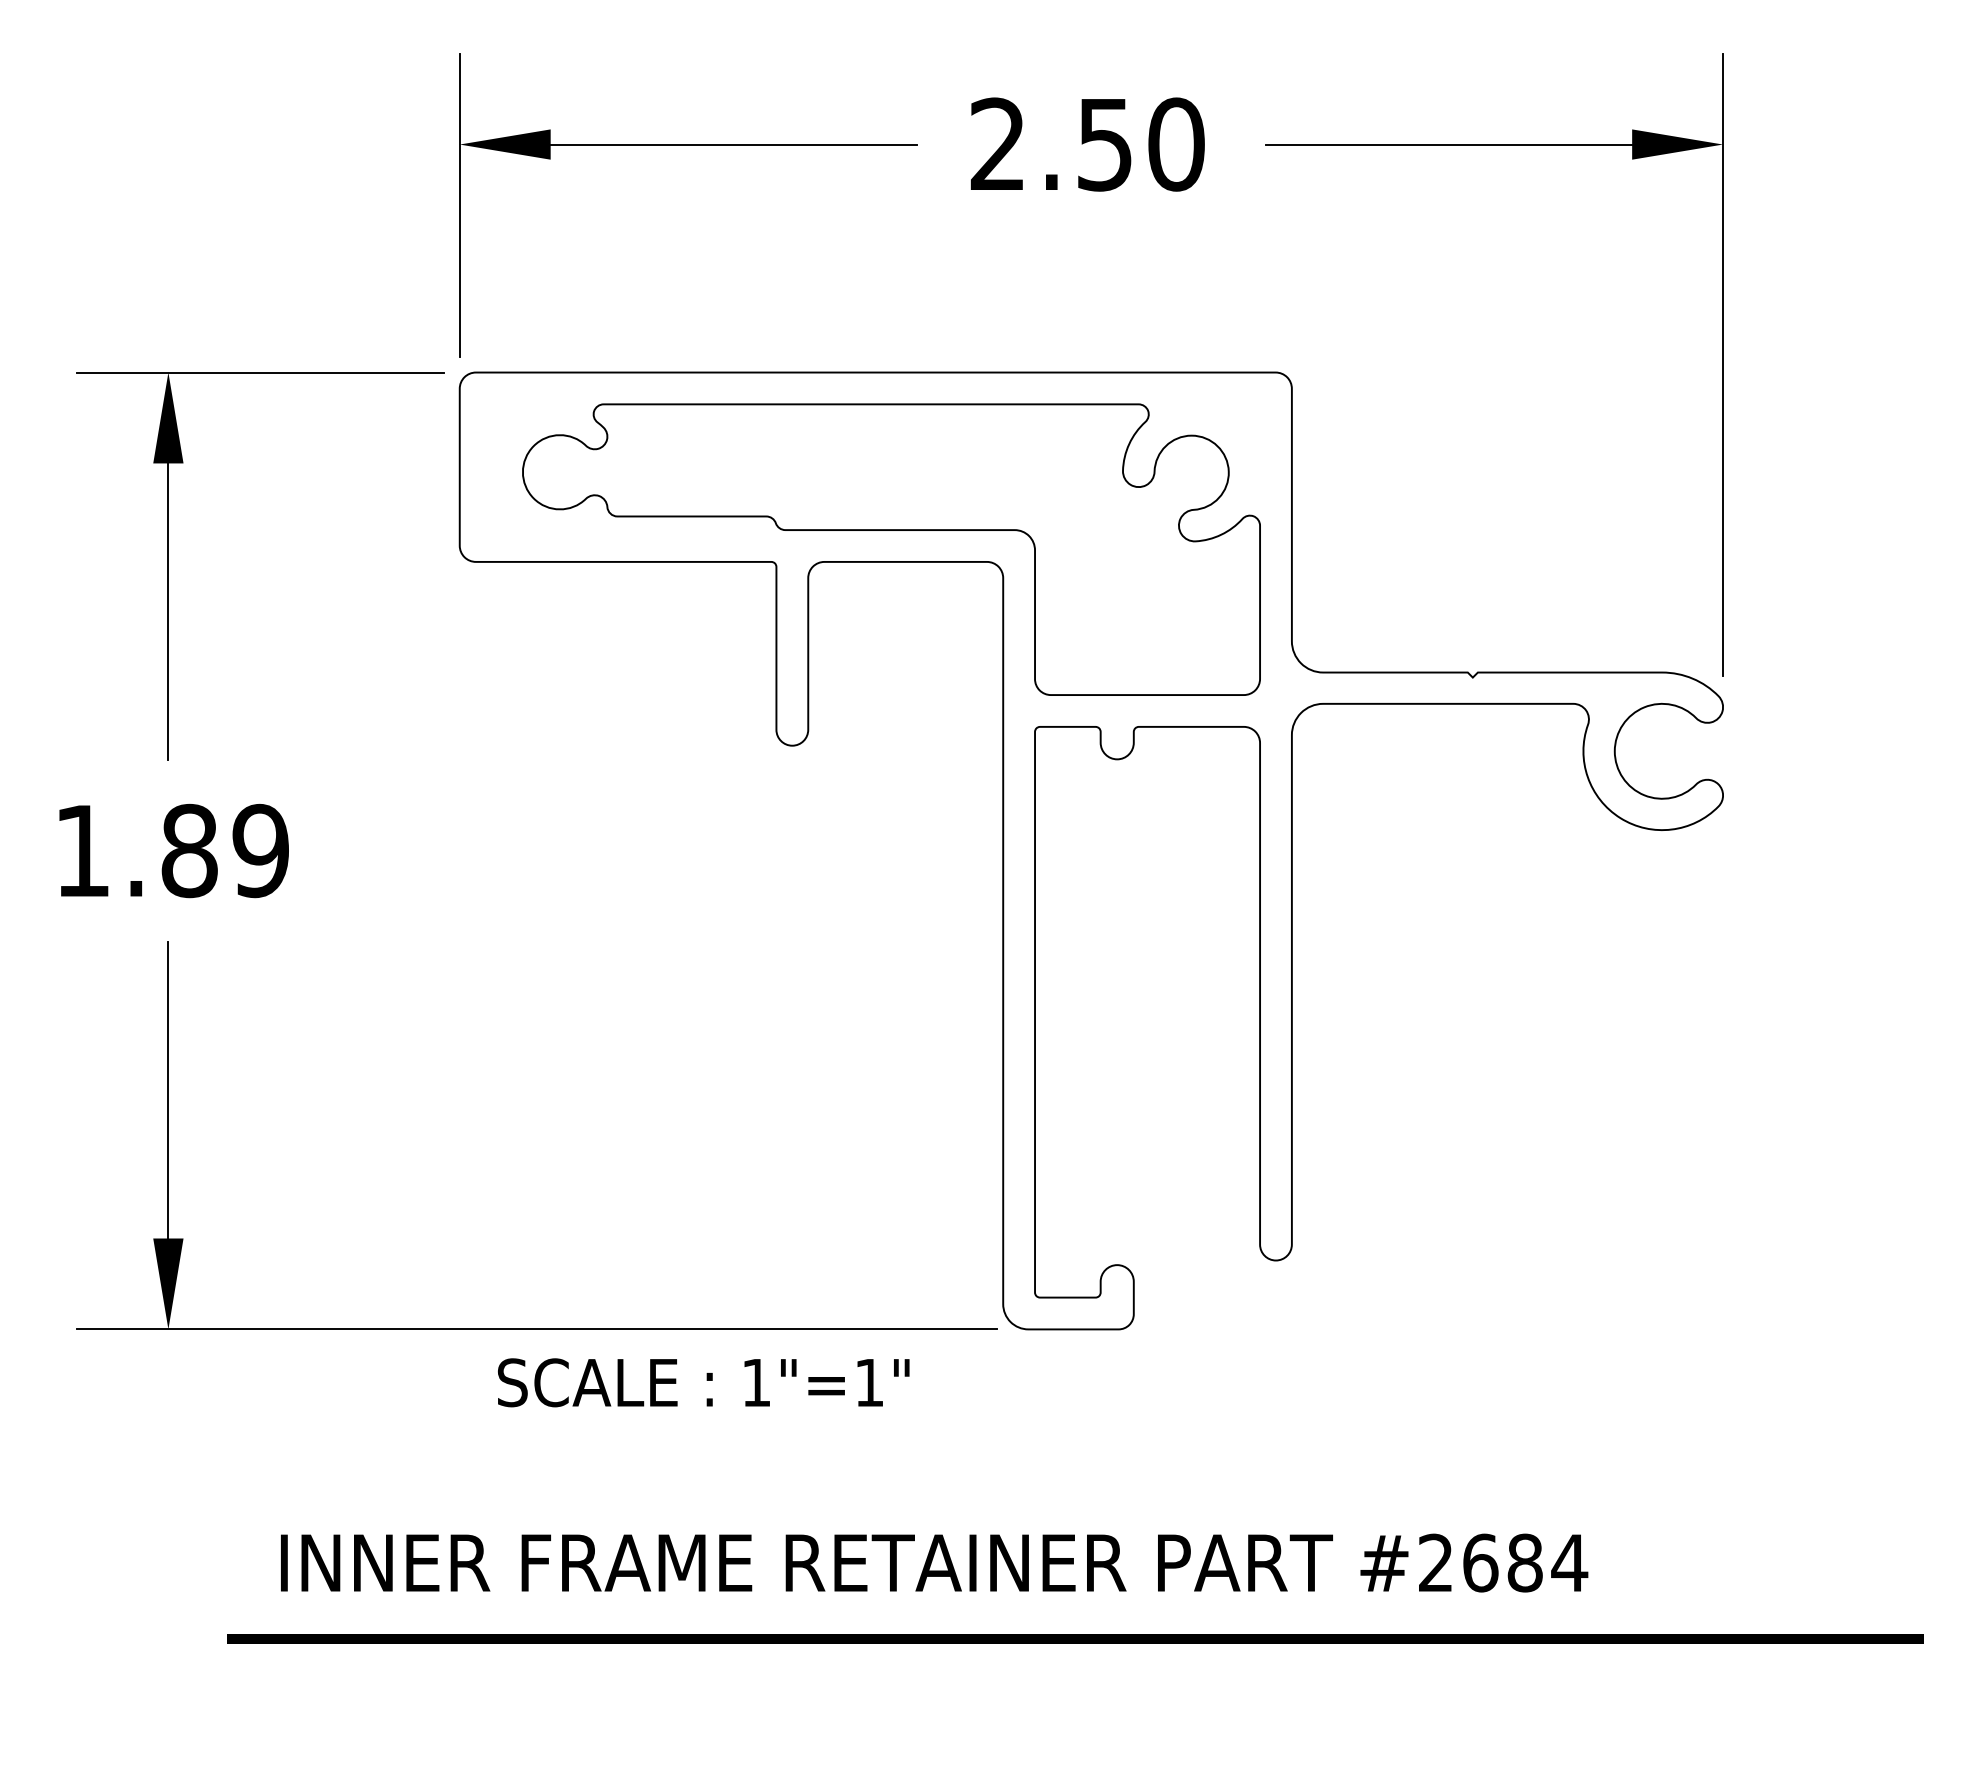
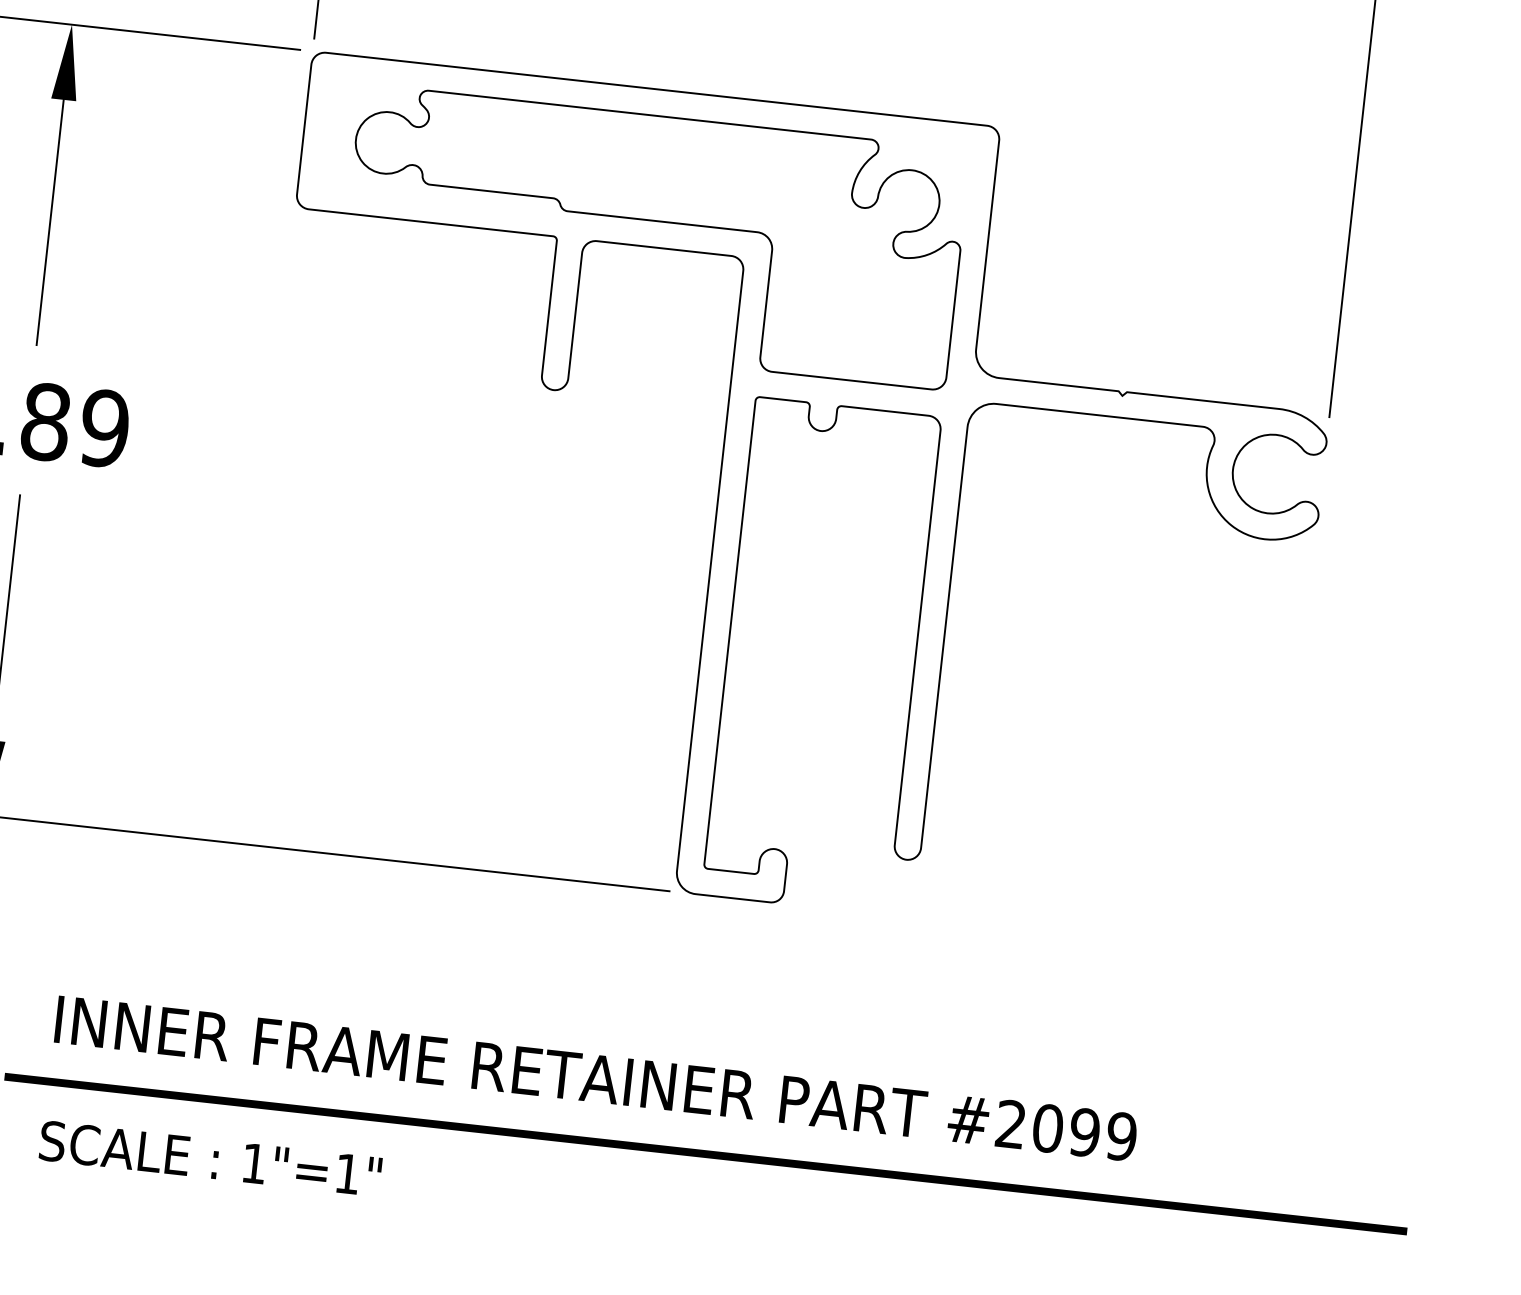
text: (703, 1382) -> (210, 1158), moved
text: (1525, 1562) -> (1085, 1132), #2684 -> #2099

